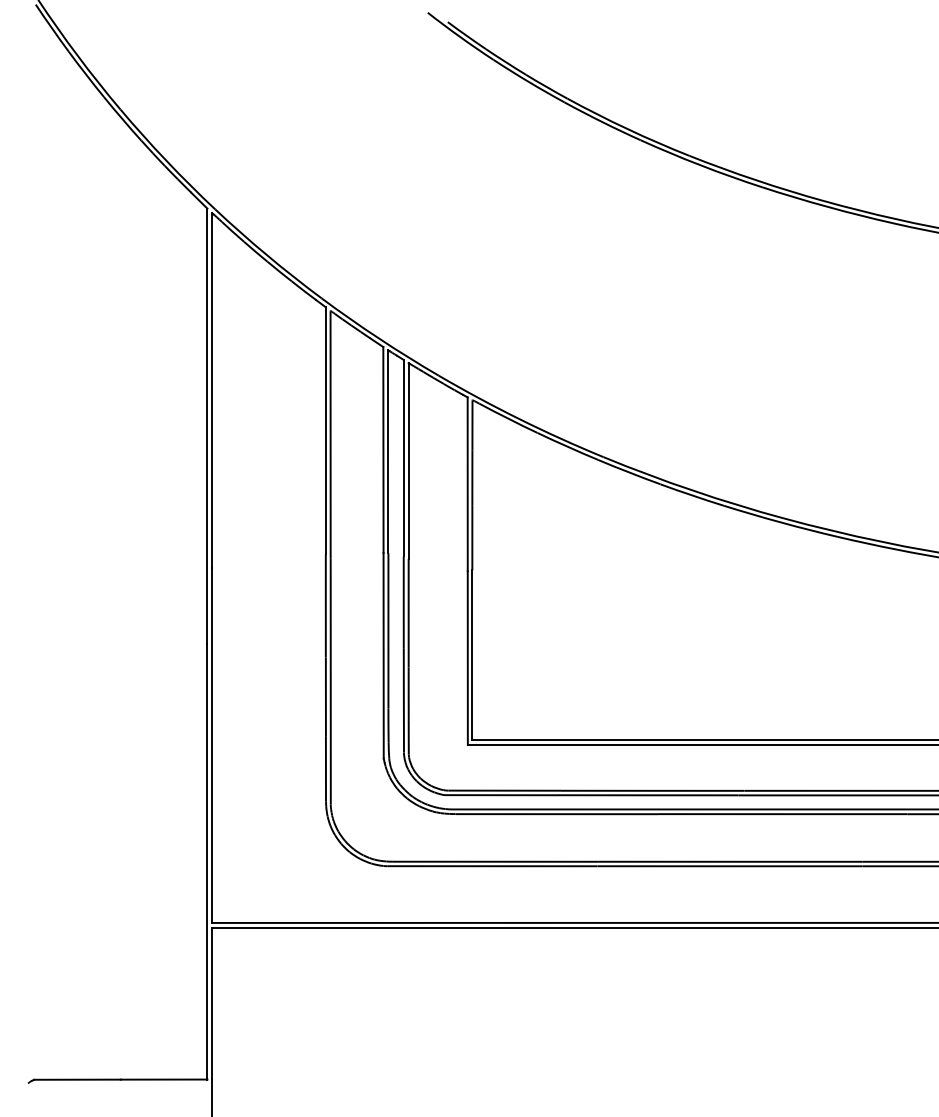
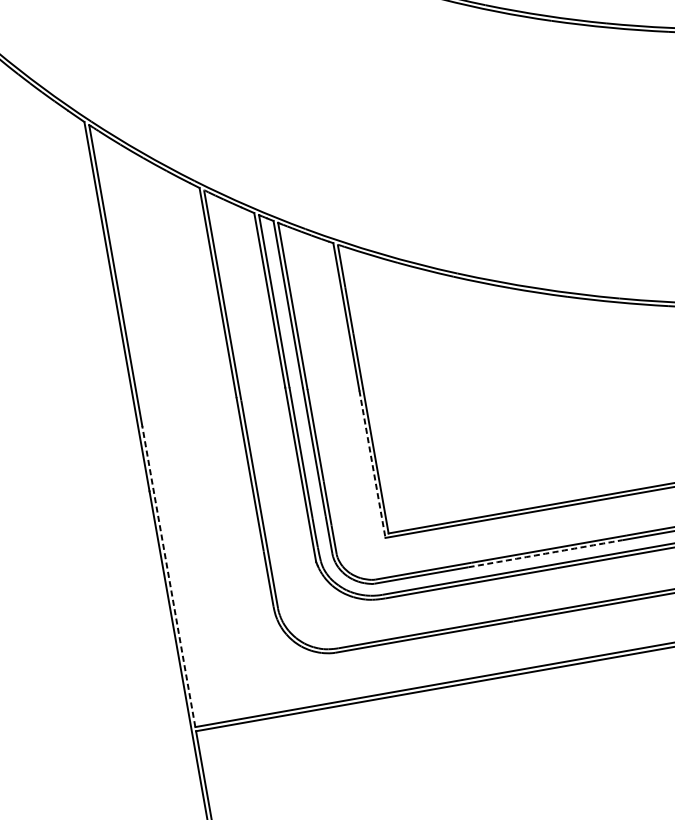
line: (467, 658) -> (372, 464), solid -> dashed
line: (212, 745) -> (168, 576), solid -> dashed
arc: (647, 795) -> (545, 553), solid -> dashed

